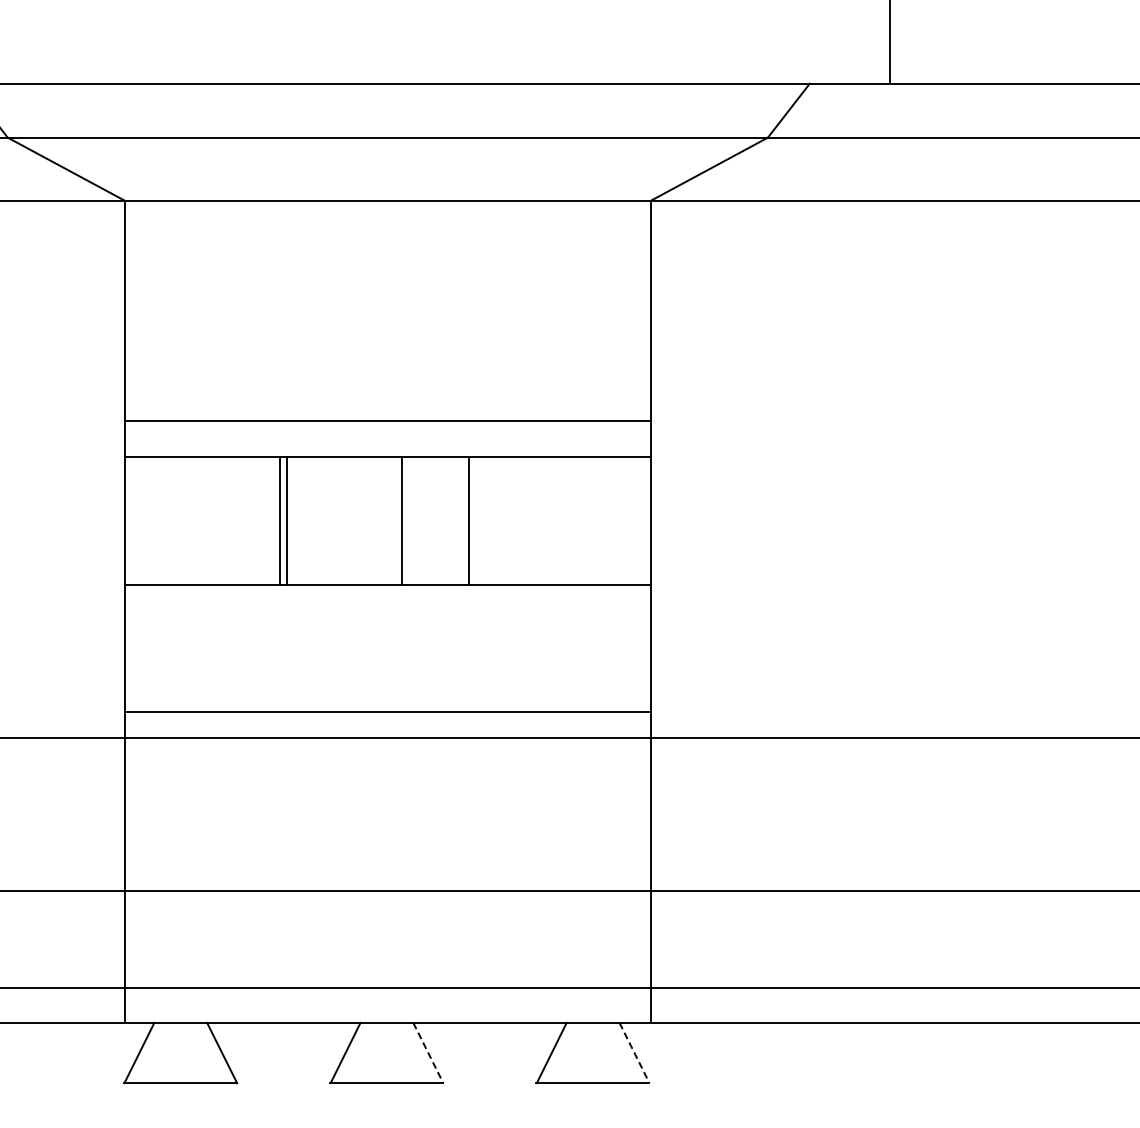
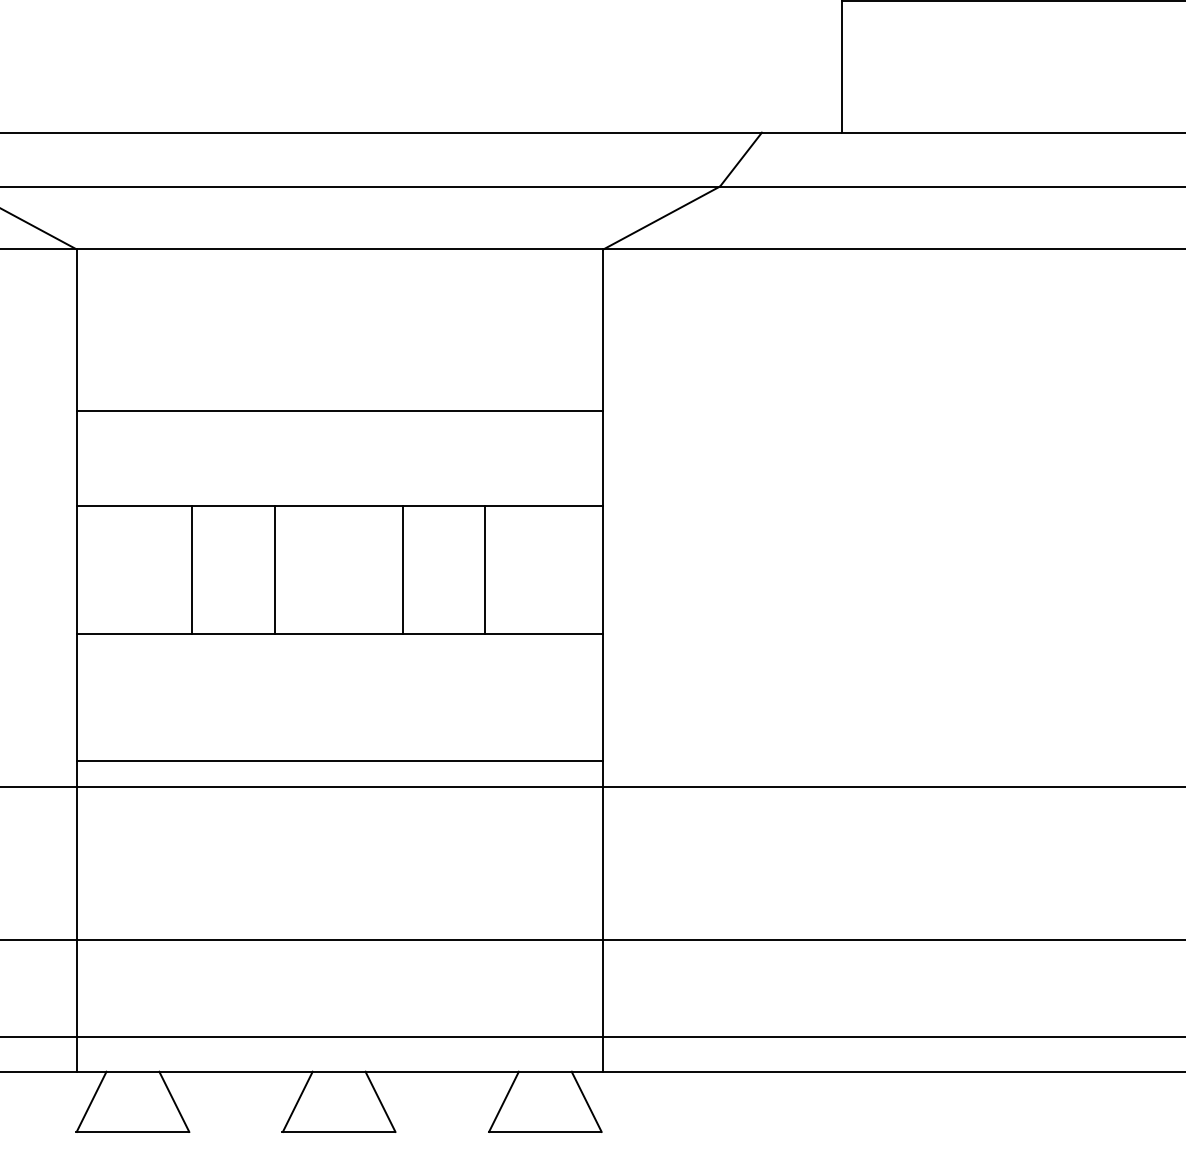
line: (387, 421) -> (339, 411), moved
line: (279, 520) -> (274, 569), moved
line: (287, 520) -> (192, 569), moved
line: (401, 520) -> (402, 569), moved
line: (469, 520) -> (485, 569), moved
line: (428, 1052) -> (380, 1101), dashed -> solid
line: (634, 1052) -> (586, 1101), dashed -> solid

